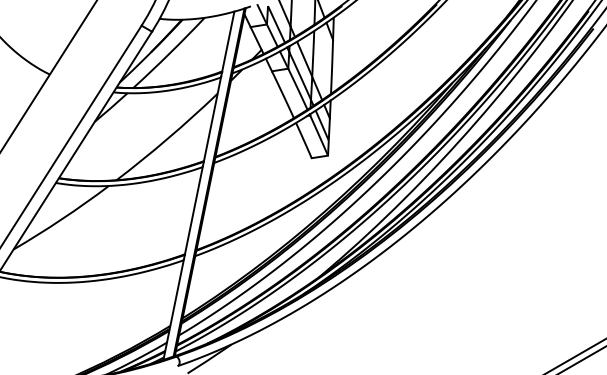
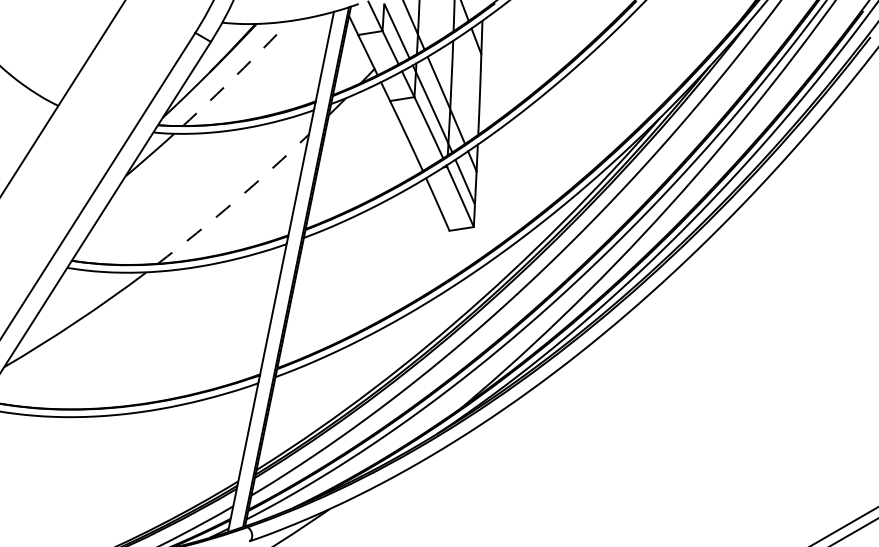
arc: (169, 53) -> (237, 74), solid -> dashed
arc: (168, 138) -> (235, 201), solid -> dashed

